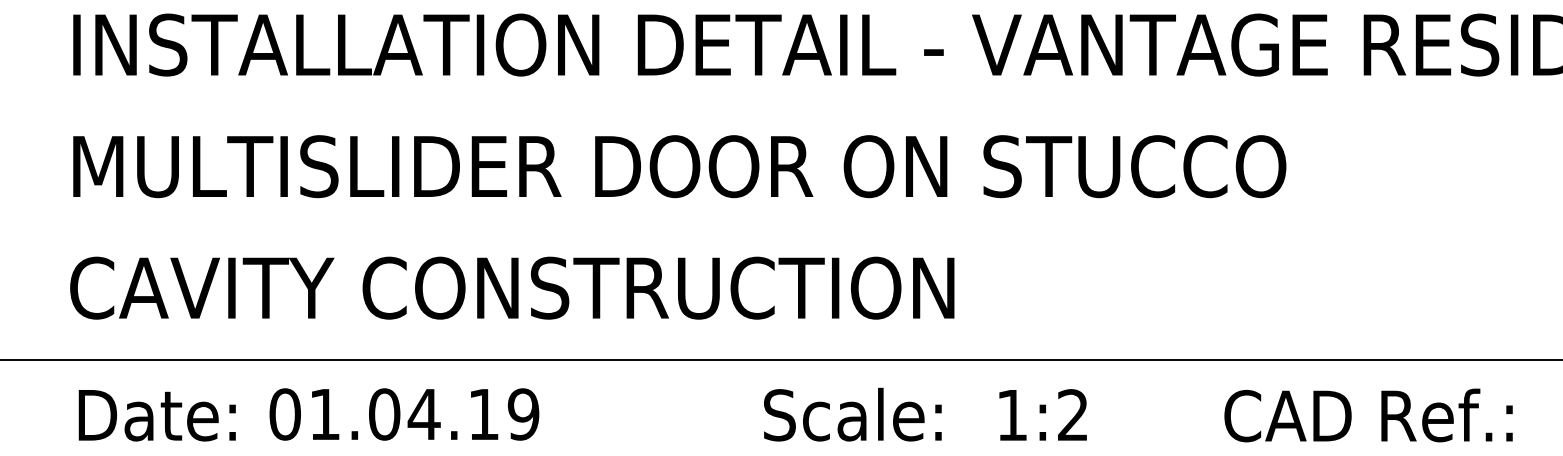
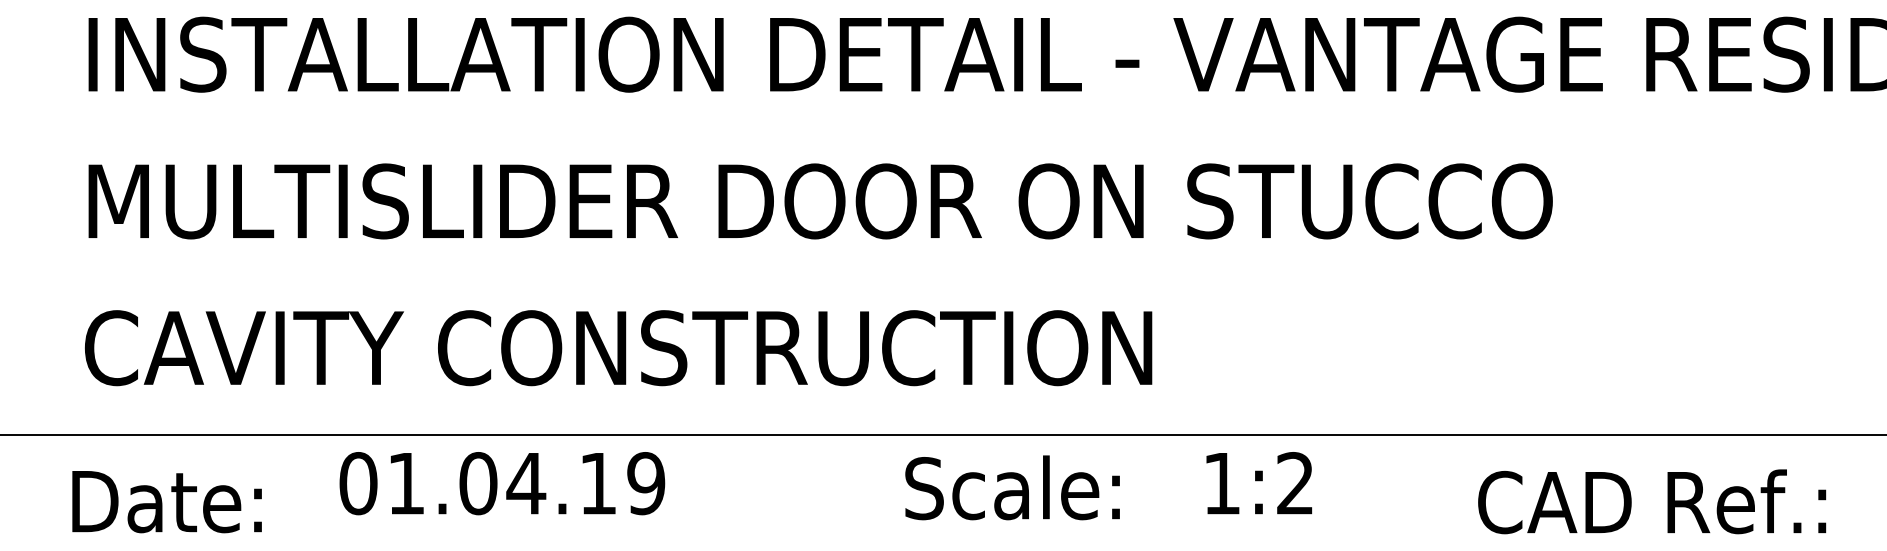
text: (404, 414) -> (502, 483), moved
text: (852, 414) -> (1012, 487), moved
text: (1043, 415) -> (1259, 483), moved
text: (156, 416) -> (166, 502), moved

